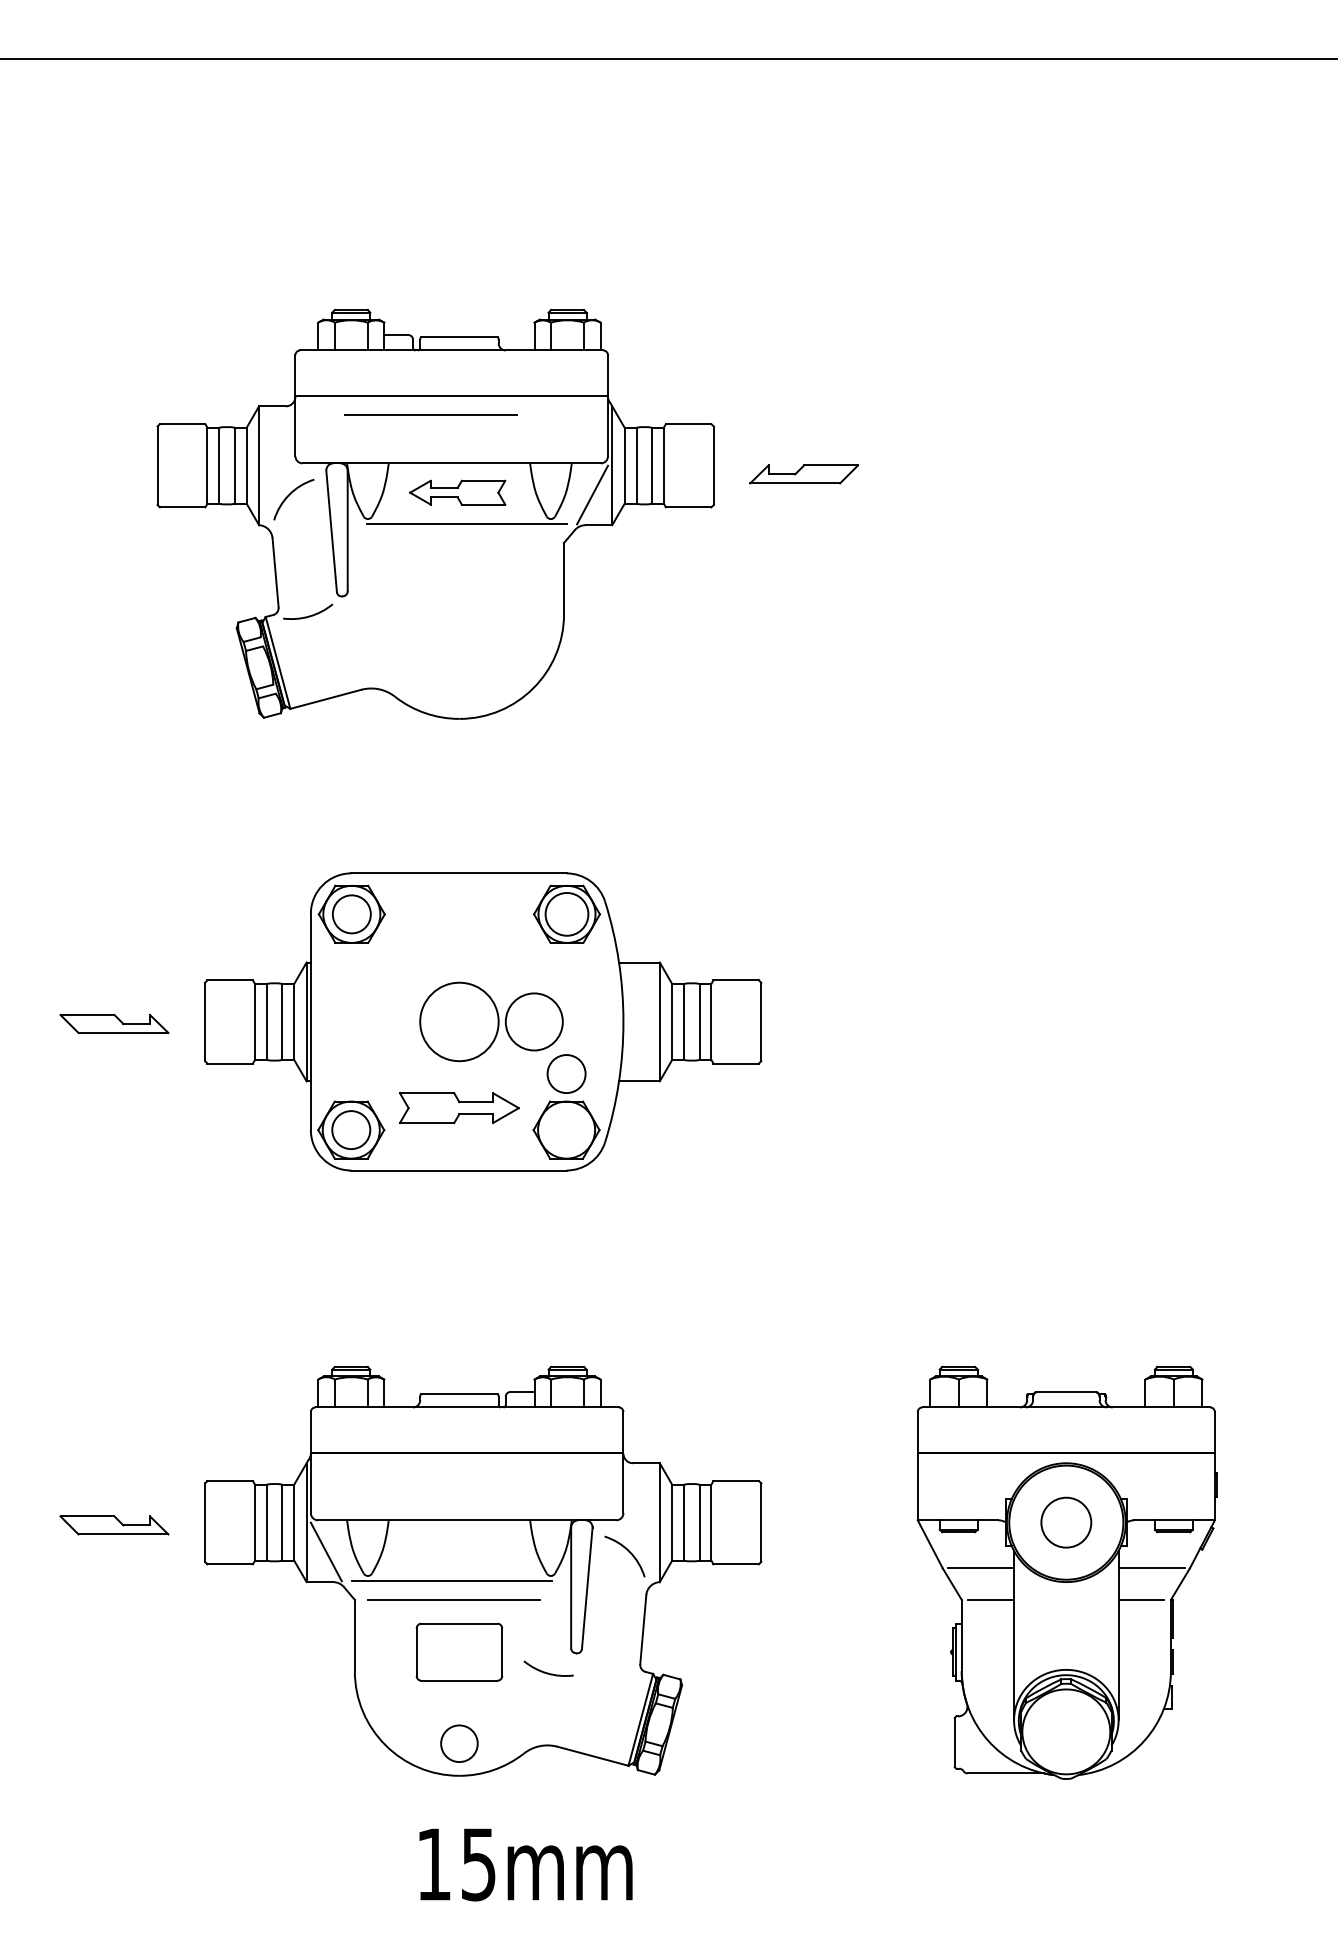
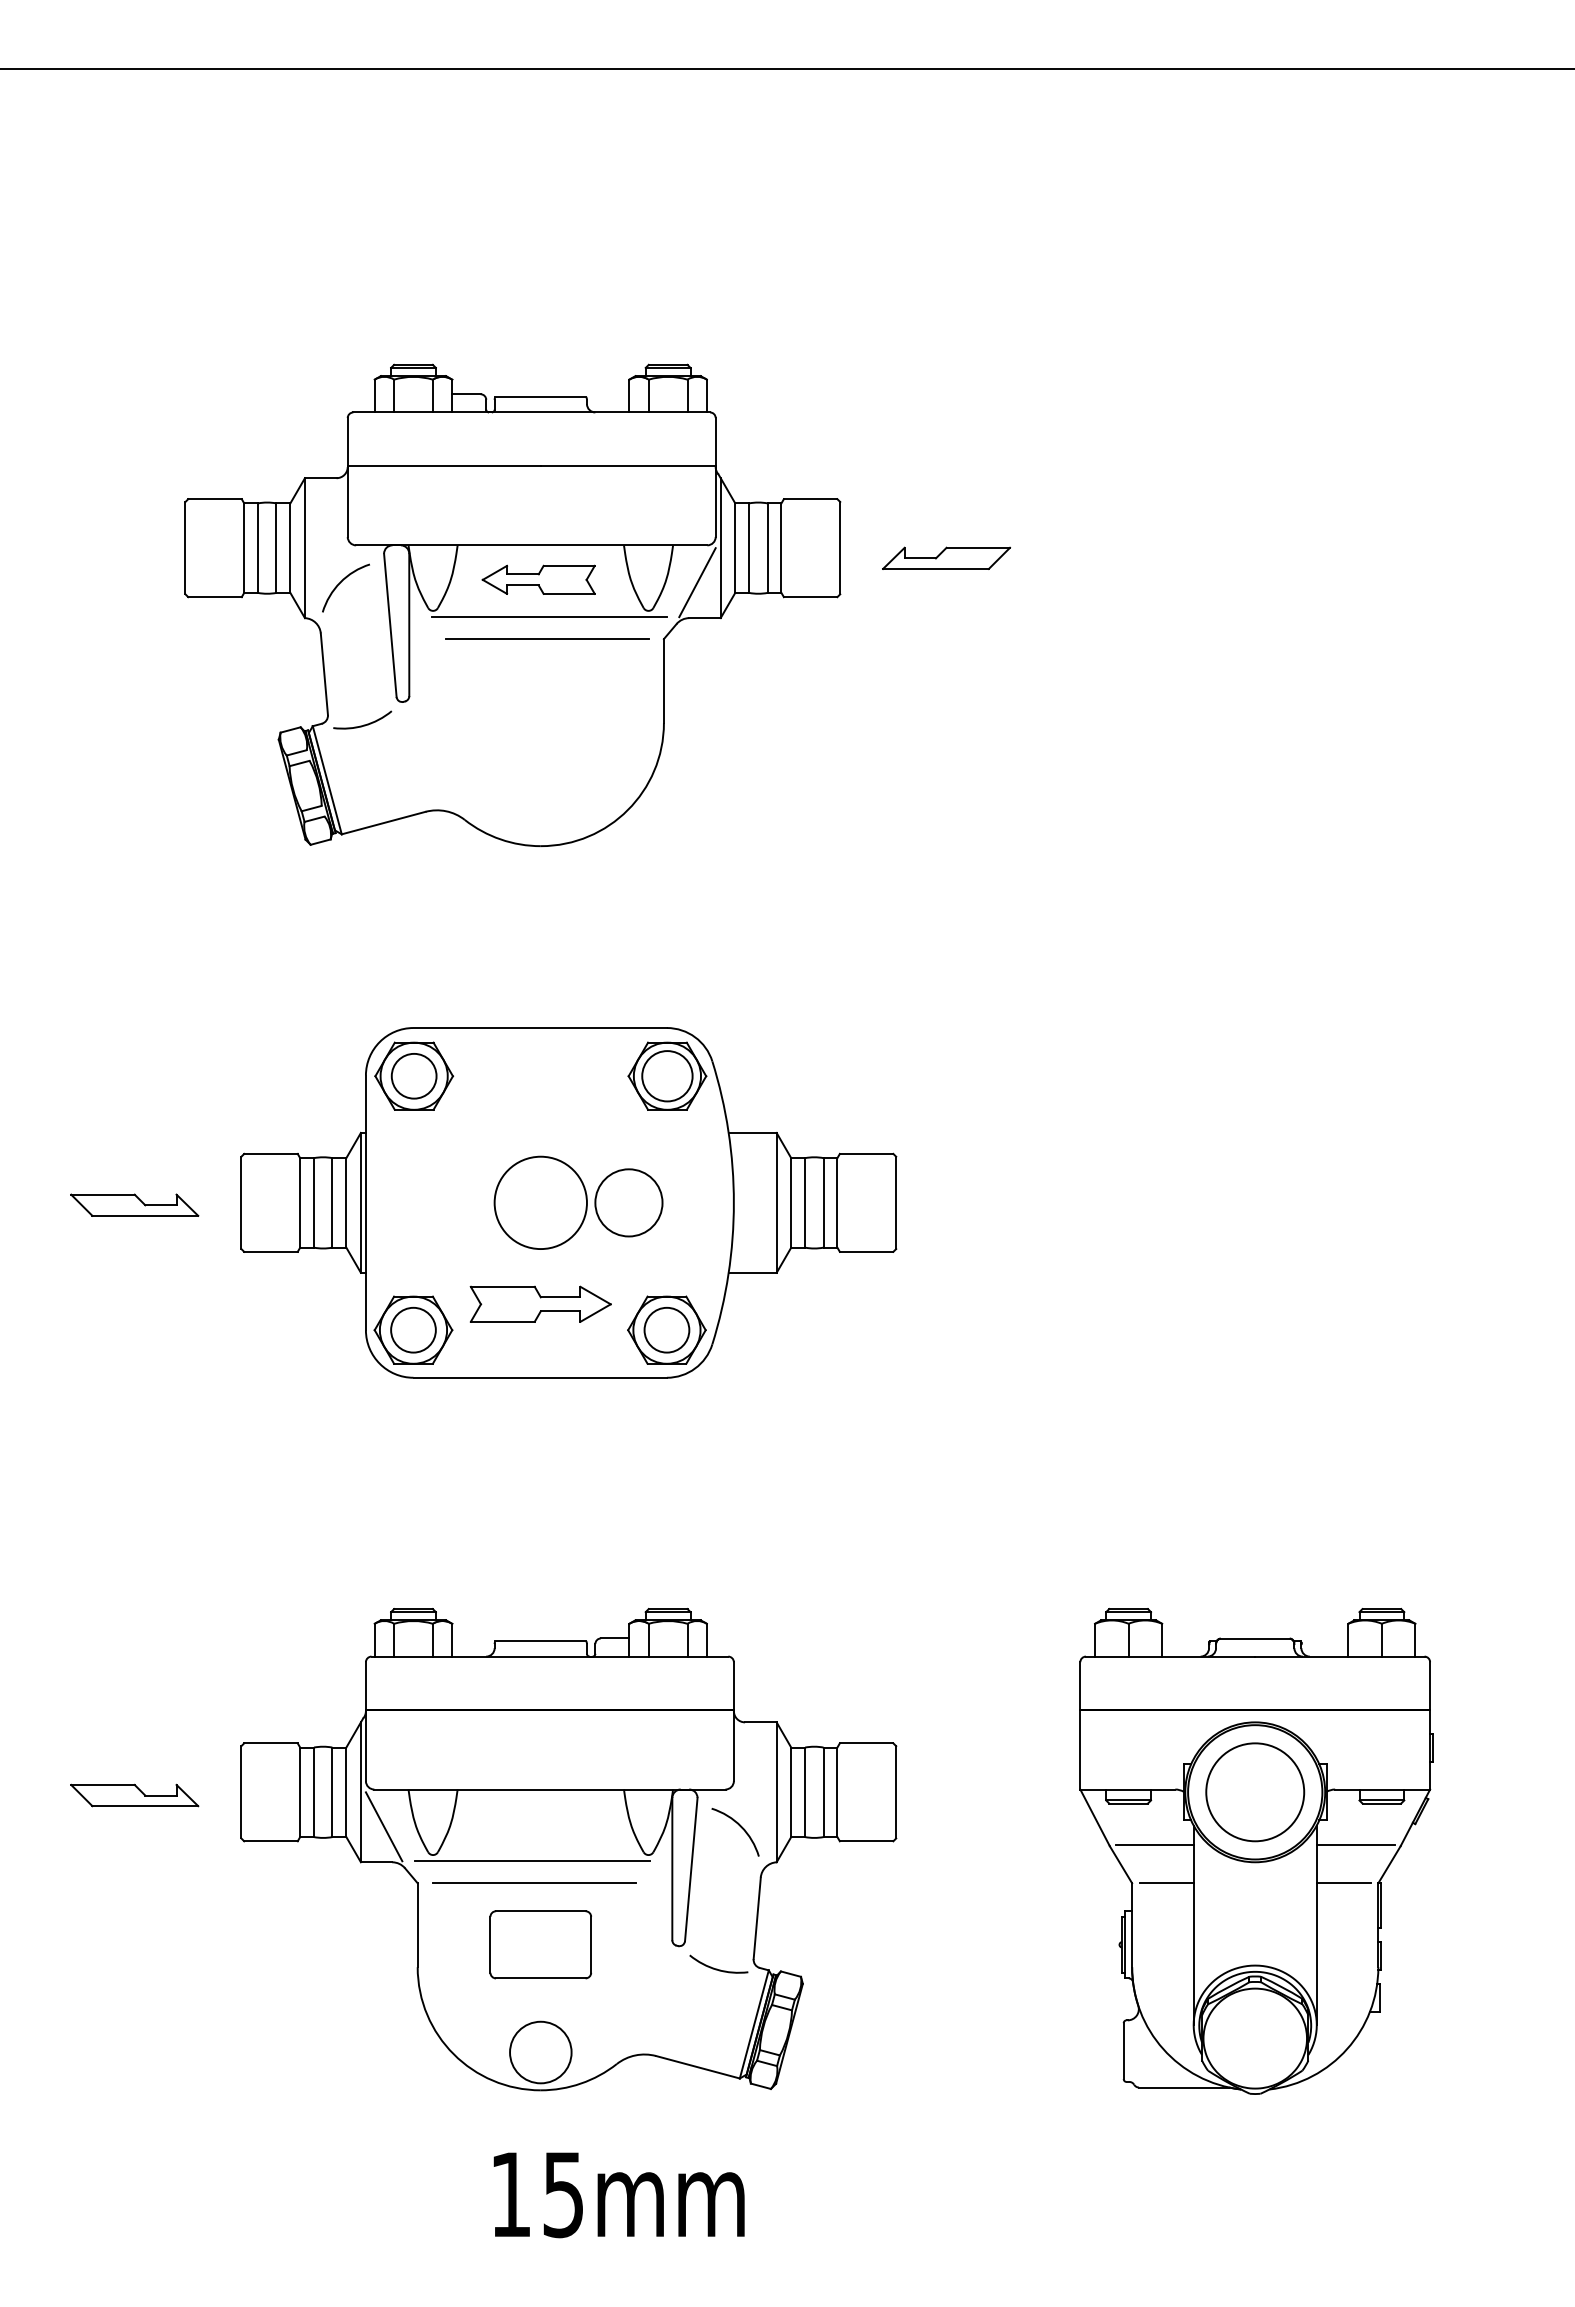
line: (431, 414) -> (547, 638), moved
circle: (566, 1074) -> (666, 1330), moved
circle: (1066, 1522) -> (1255, 1792), size x1.67
arc: (547, 1672) -> (717, 1968), moved
circle: (459, 1743) -> (540, 2052), size x1.43

